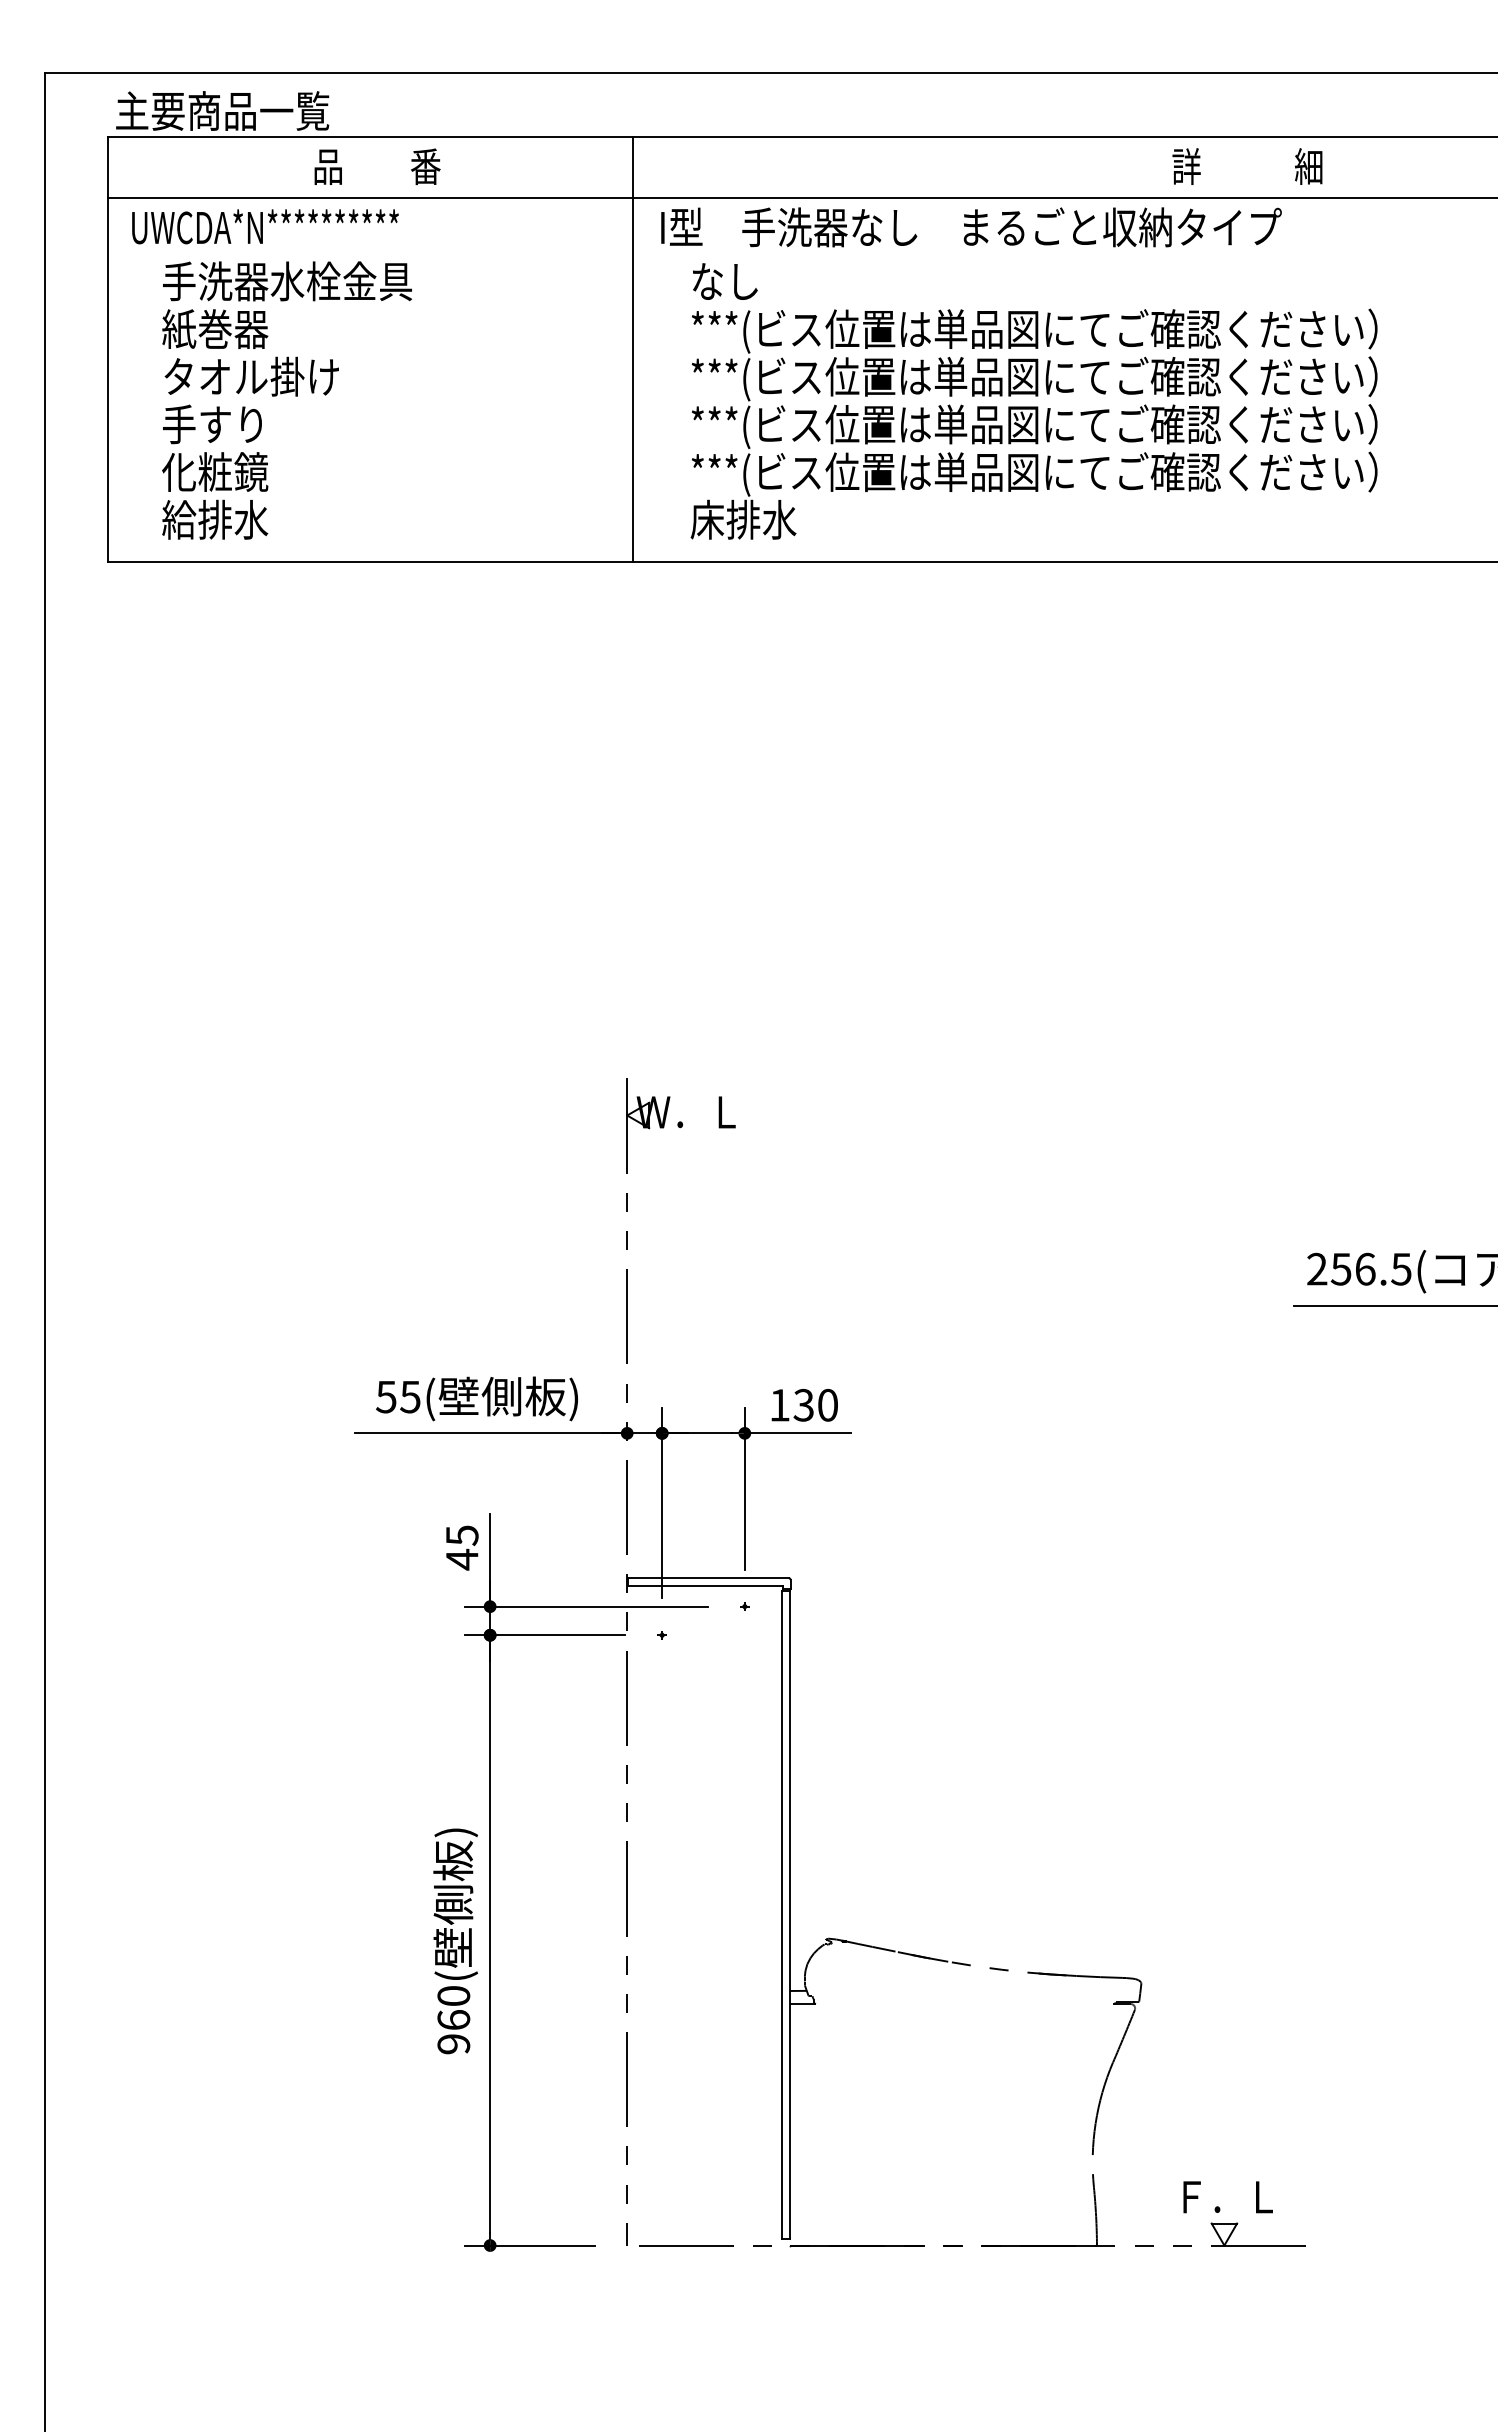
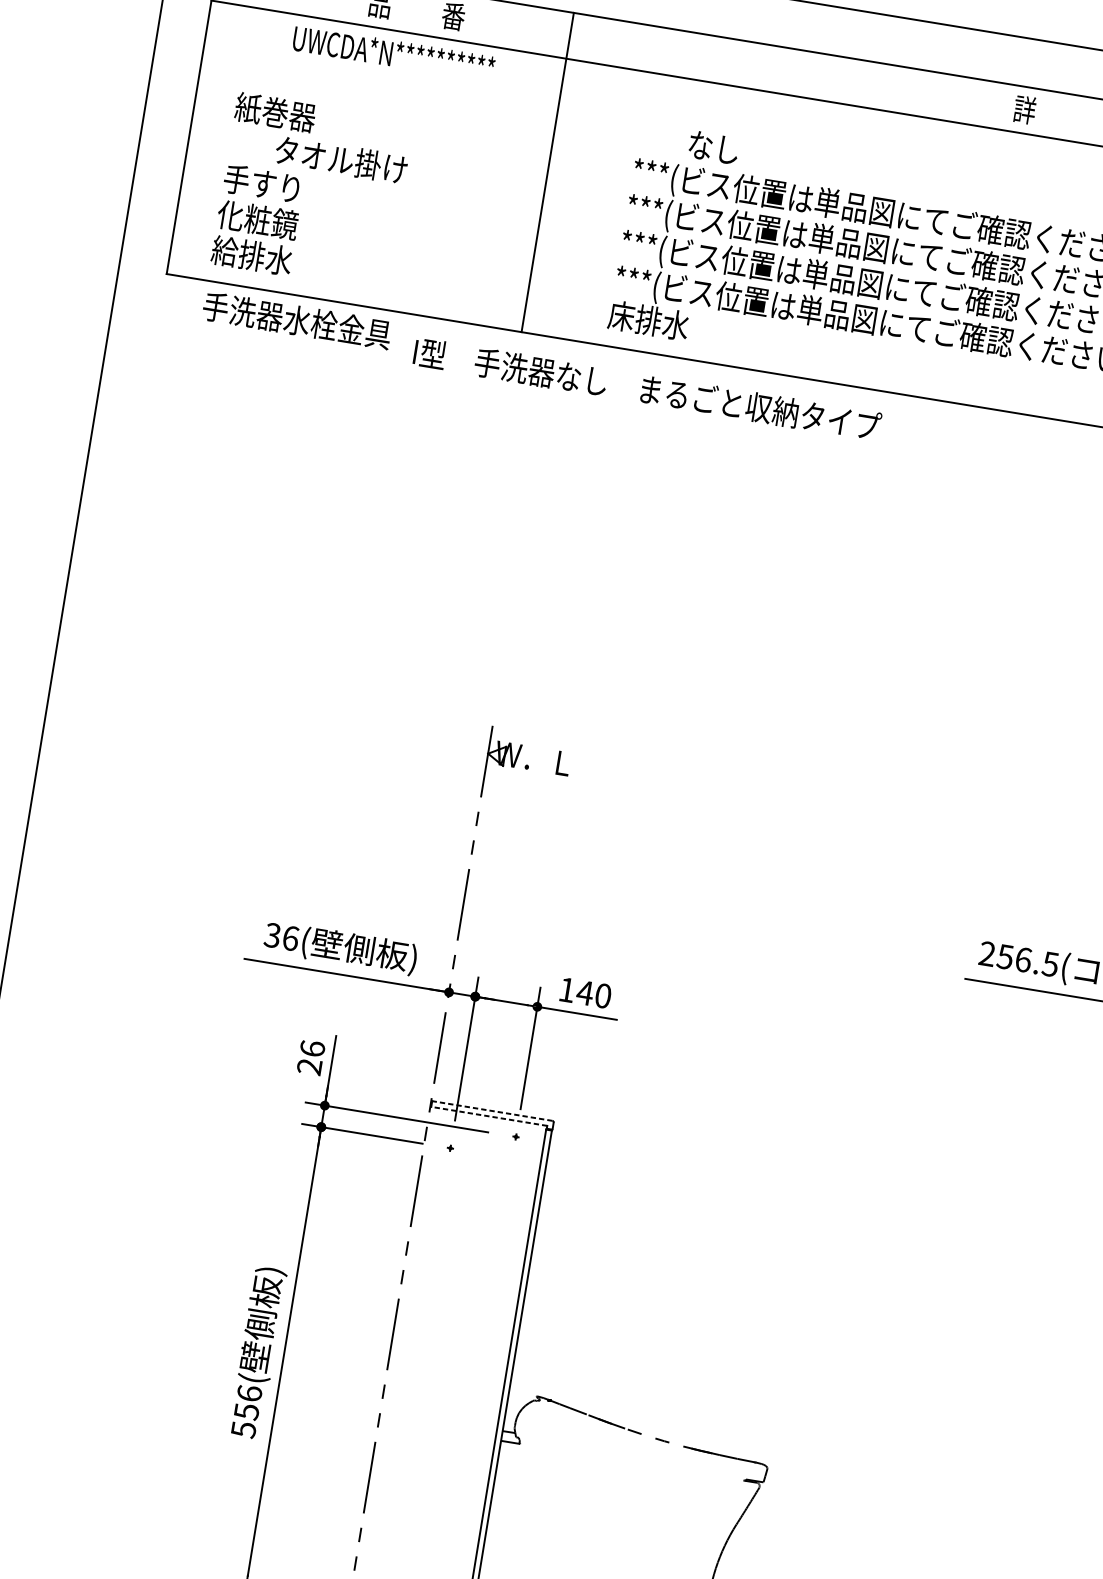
text: (265, 226) -> (394, 53), moved
text: (971, 227) -> (647, 389), moved
text: (287, 281) -> (297, 320), moved
text: (725, 281) -> (714, 147), moved
line: (633, 348) -> (548, 172), moved
text: (251, 376) -> (341, 159), moved
text: (398, 1396) -> (281, 936), 55( -> 36(
text: (803, 1404) -> (584, 992), 130 -> 140
text: (461, 1547) -> (310, 1057), 45 -> 26
line: (708, 1578) -> (492, 1111), solid -> dashed
line: (705, 1585) -> (489, 1116), solid -> dashed
text: (453, 2019) -> (246, 1411), 960( -> 556(

